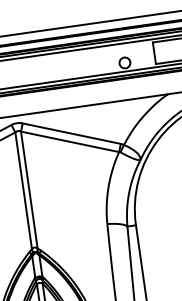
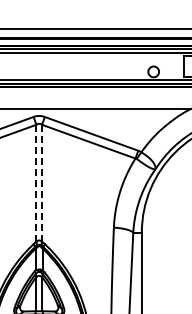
line: (23, 190) -> (36, 182), solid -> dashed
line: (29, 190) -> (42, 183), solid -> dashed

